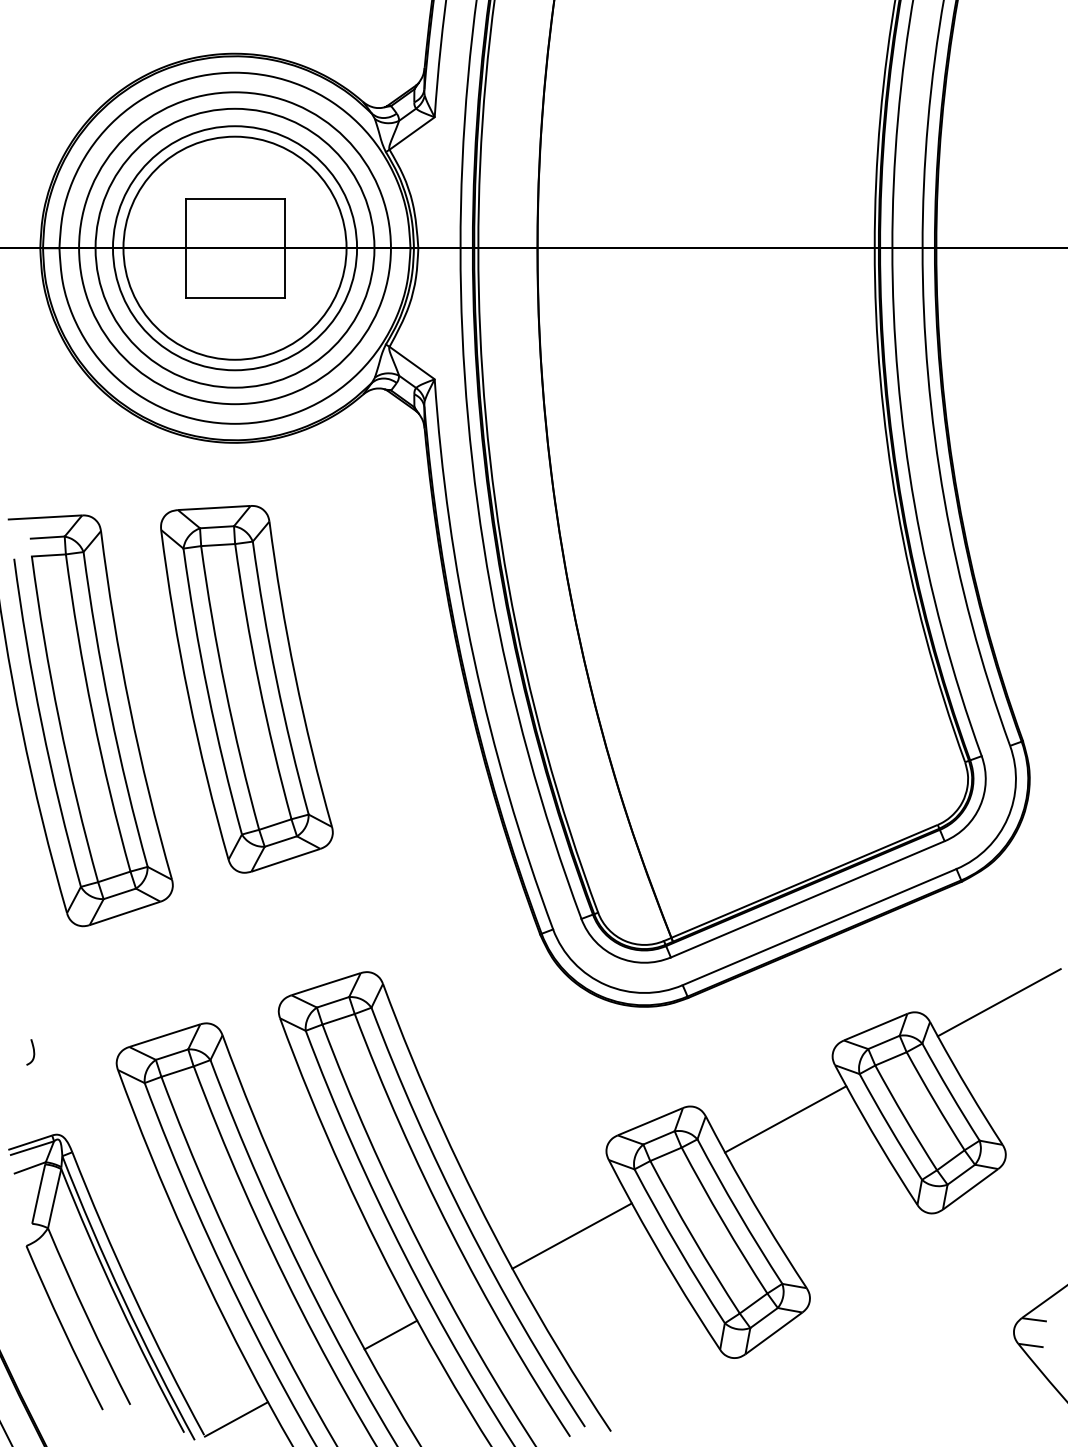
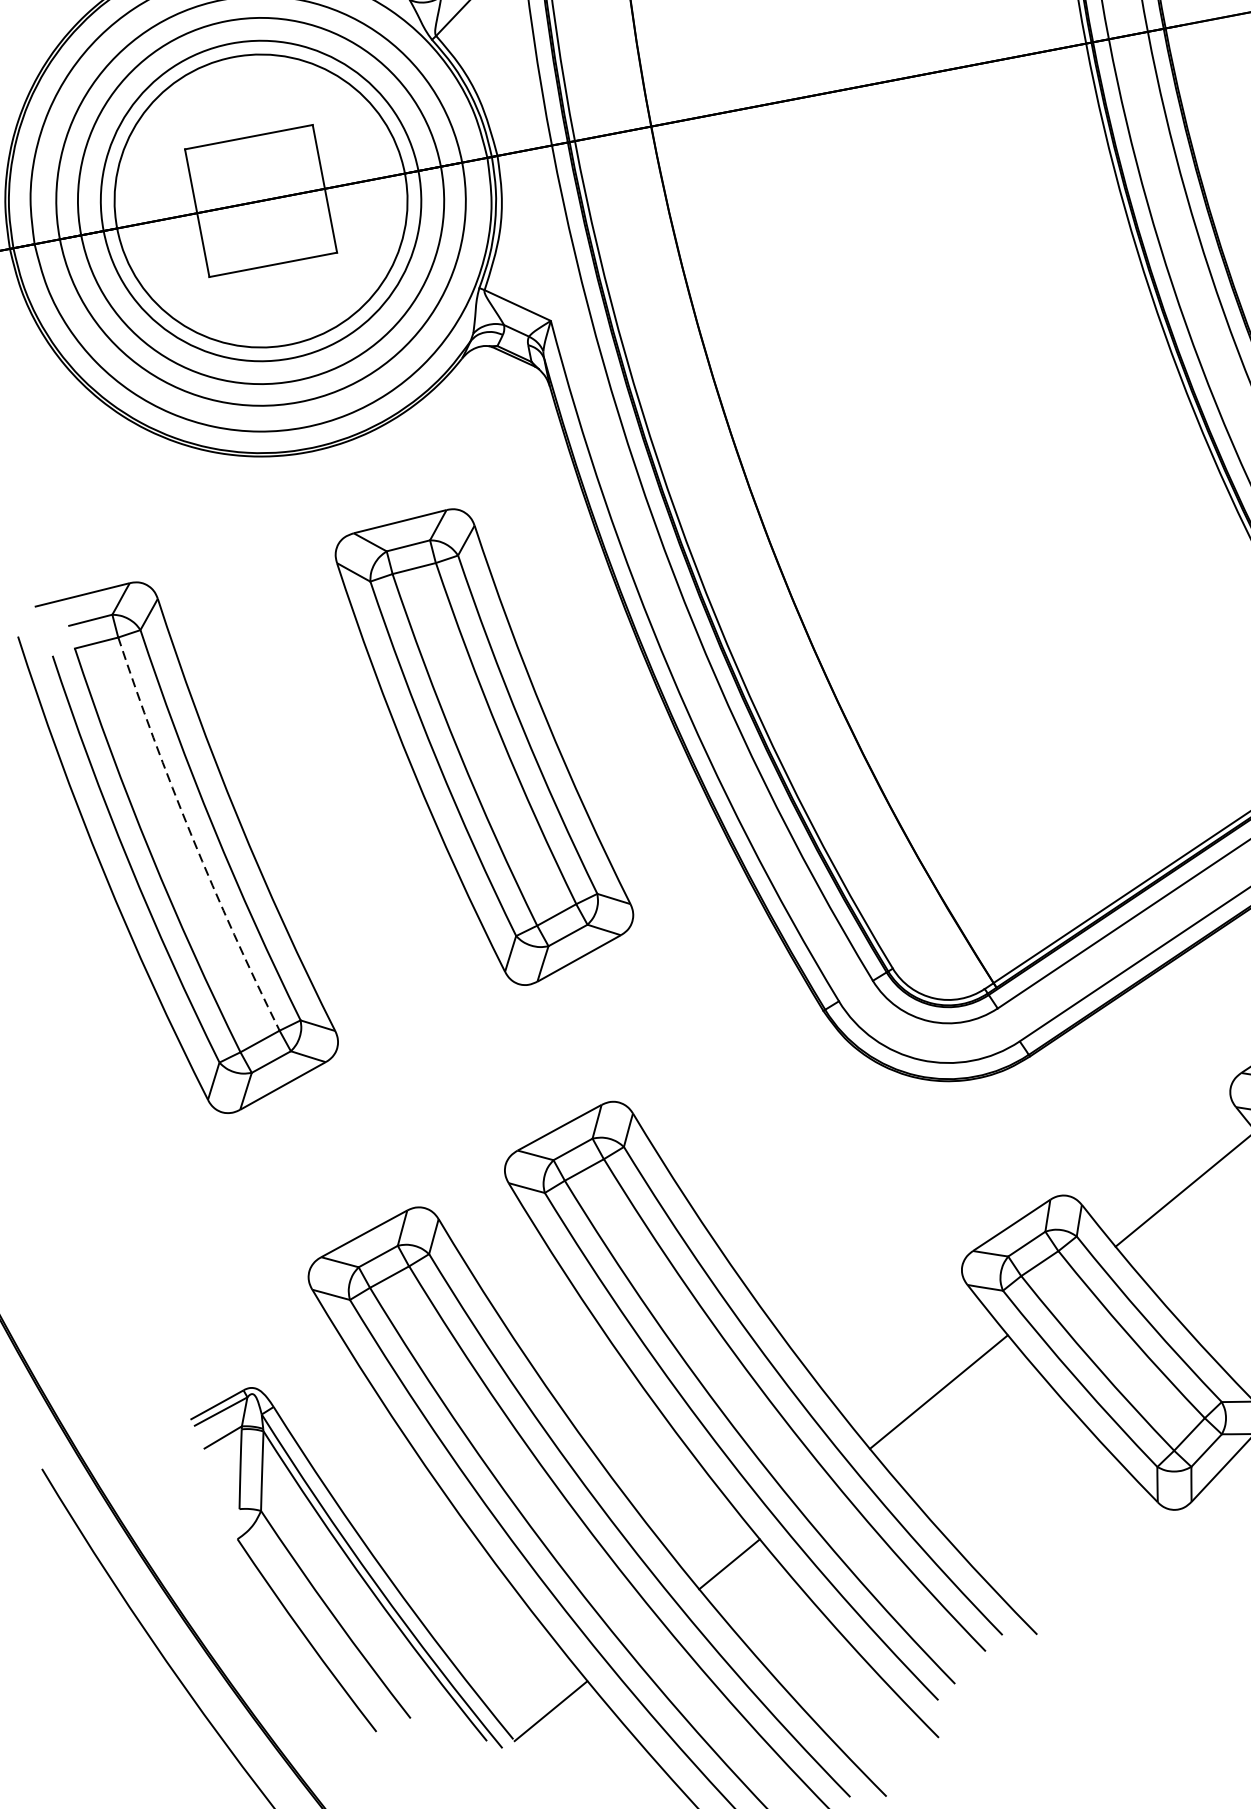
part: (246, 689) -> (486, 747), moved
arc: (92, 714) -> (191, 837), solid -> dashed
curve: (33, 1052) -> (199, 1287), removed

